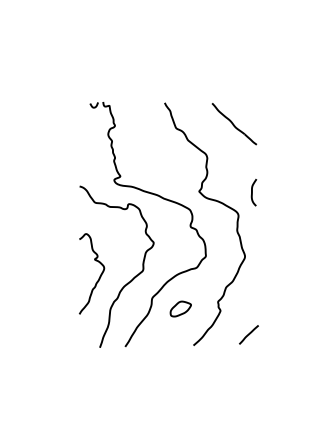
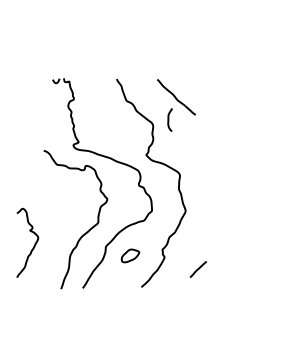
curve: (252, 192) -> (168, 119), moved
curve: (99, 276) -> (34, 245), moved
line: (248, 334) -> (198, 269), moved

